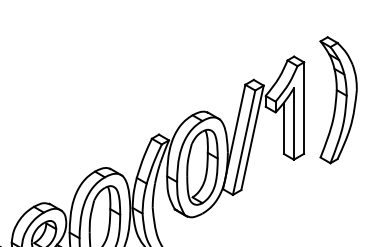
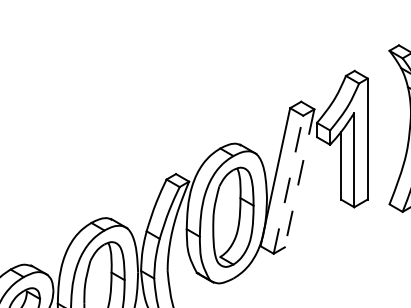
line: (252, 138) -> (299, 179), solid -> dashed
line: (244, 142) -> (288, 184), solid -> dashed

